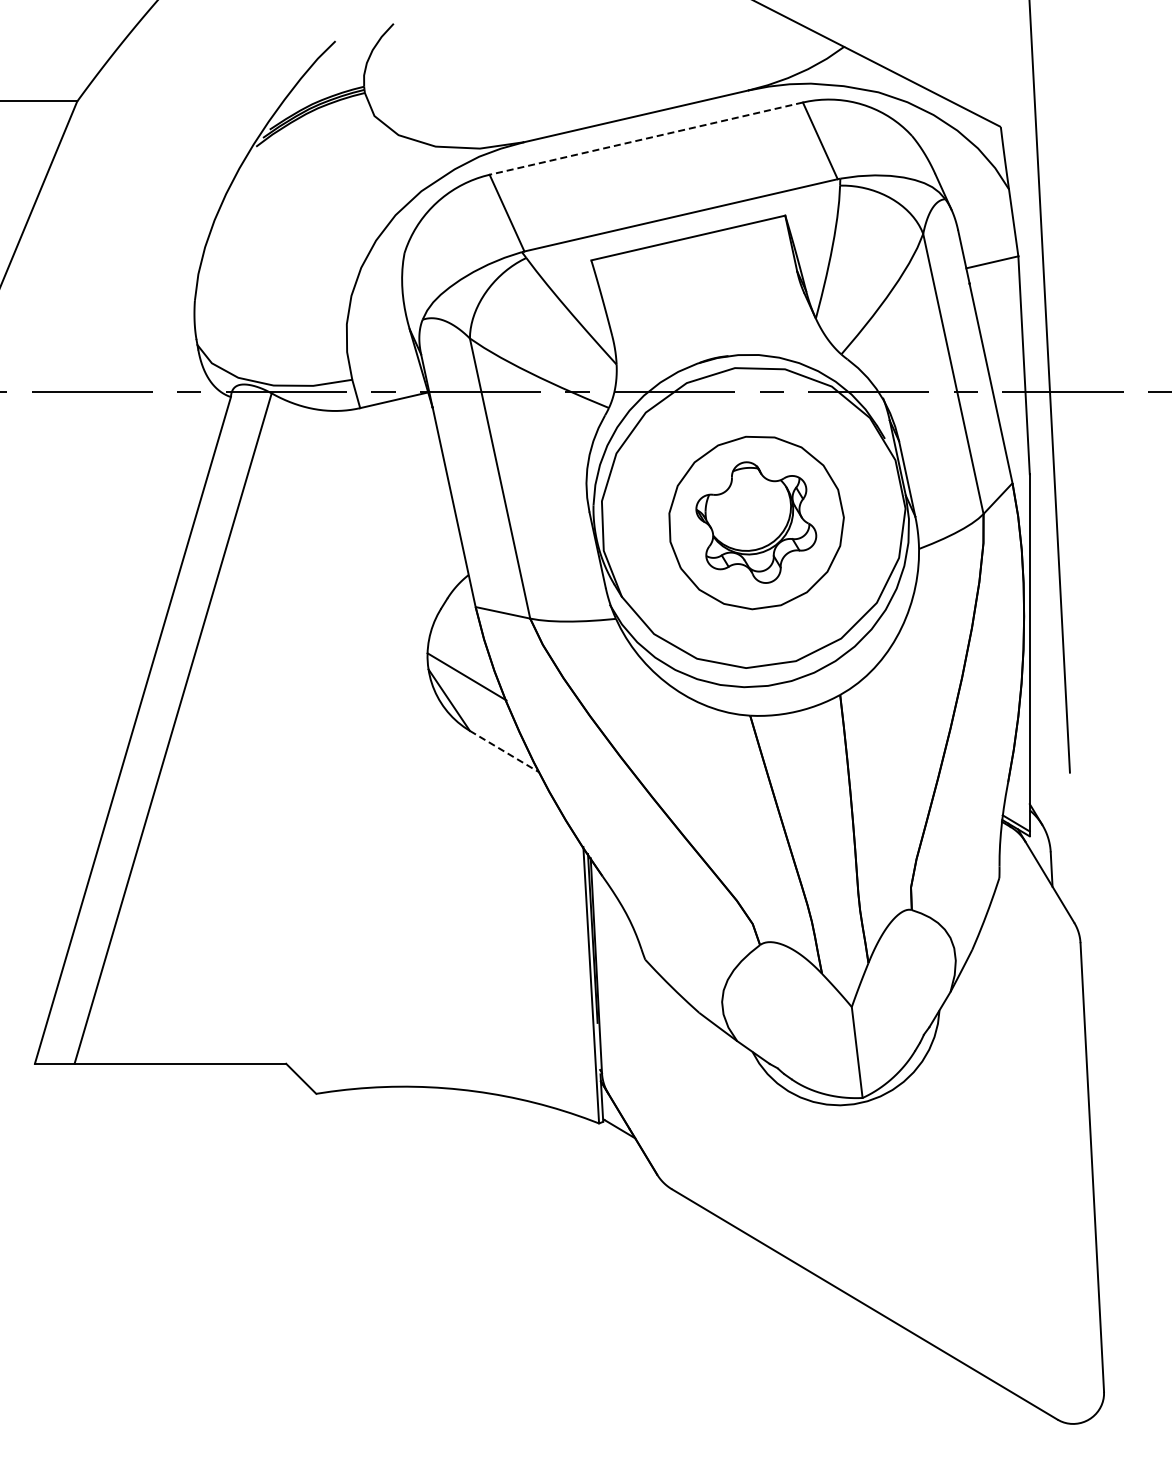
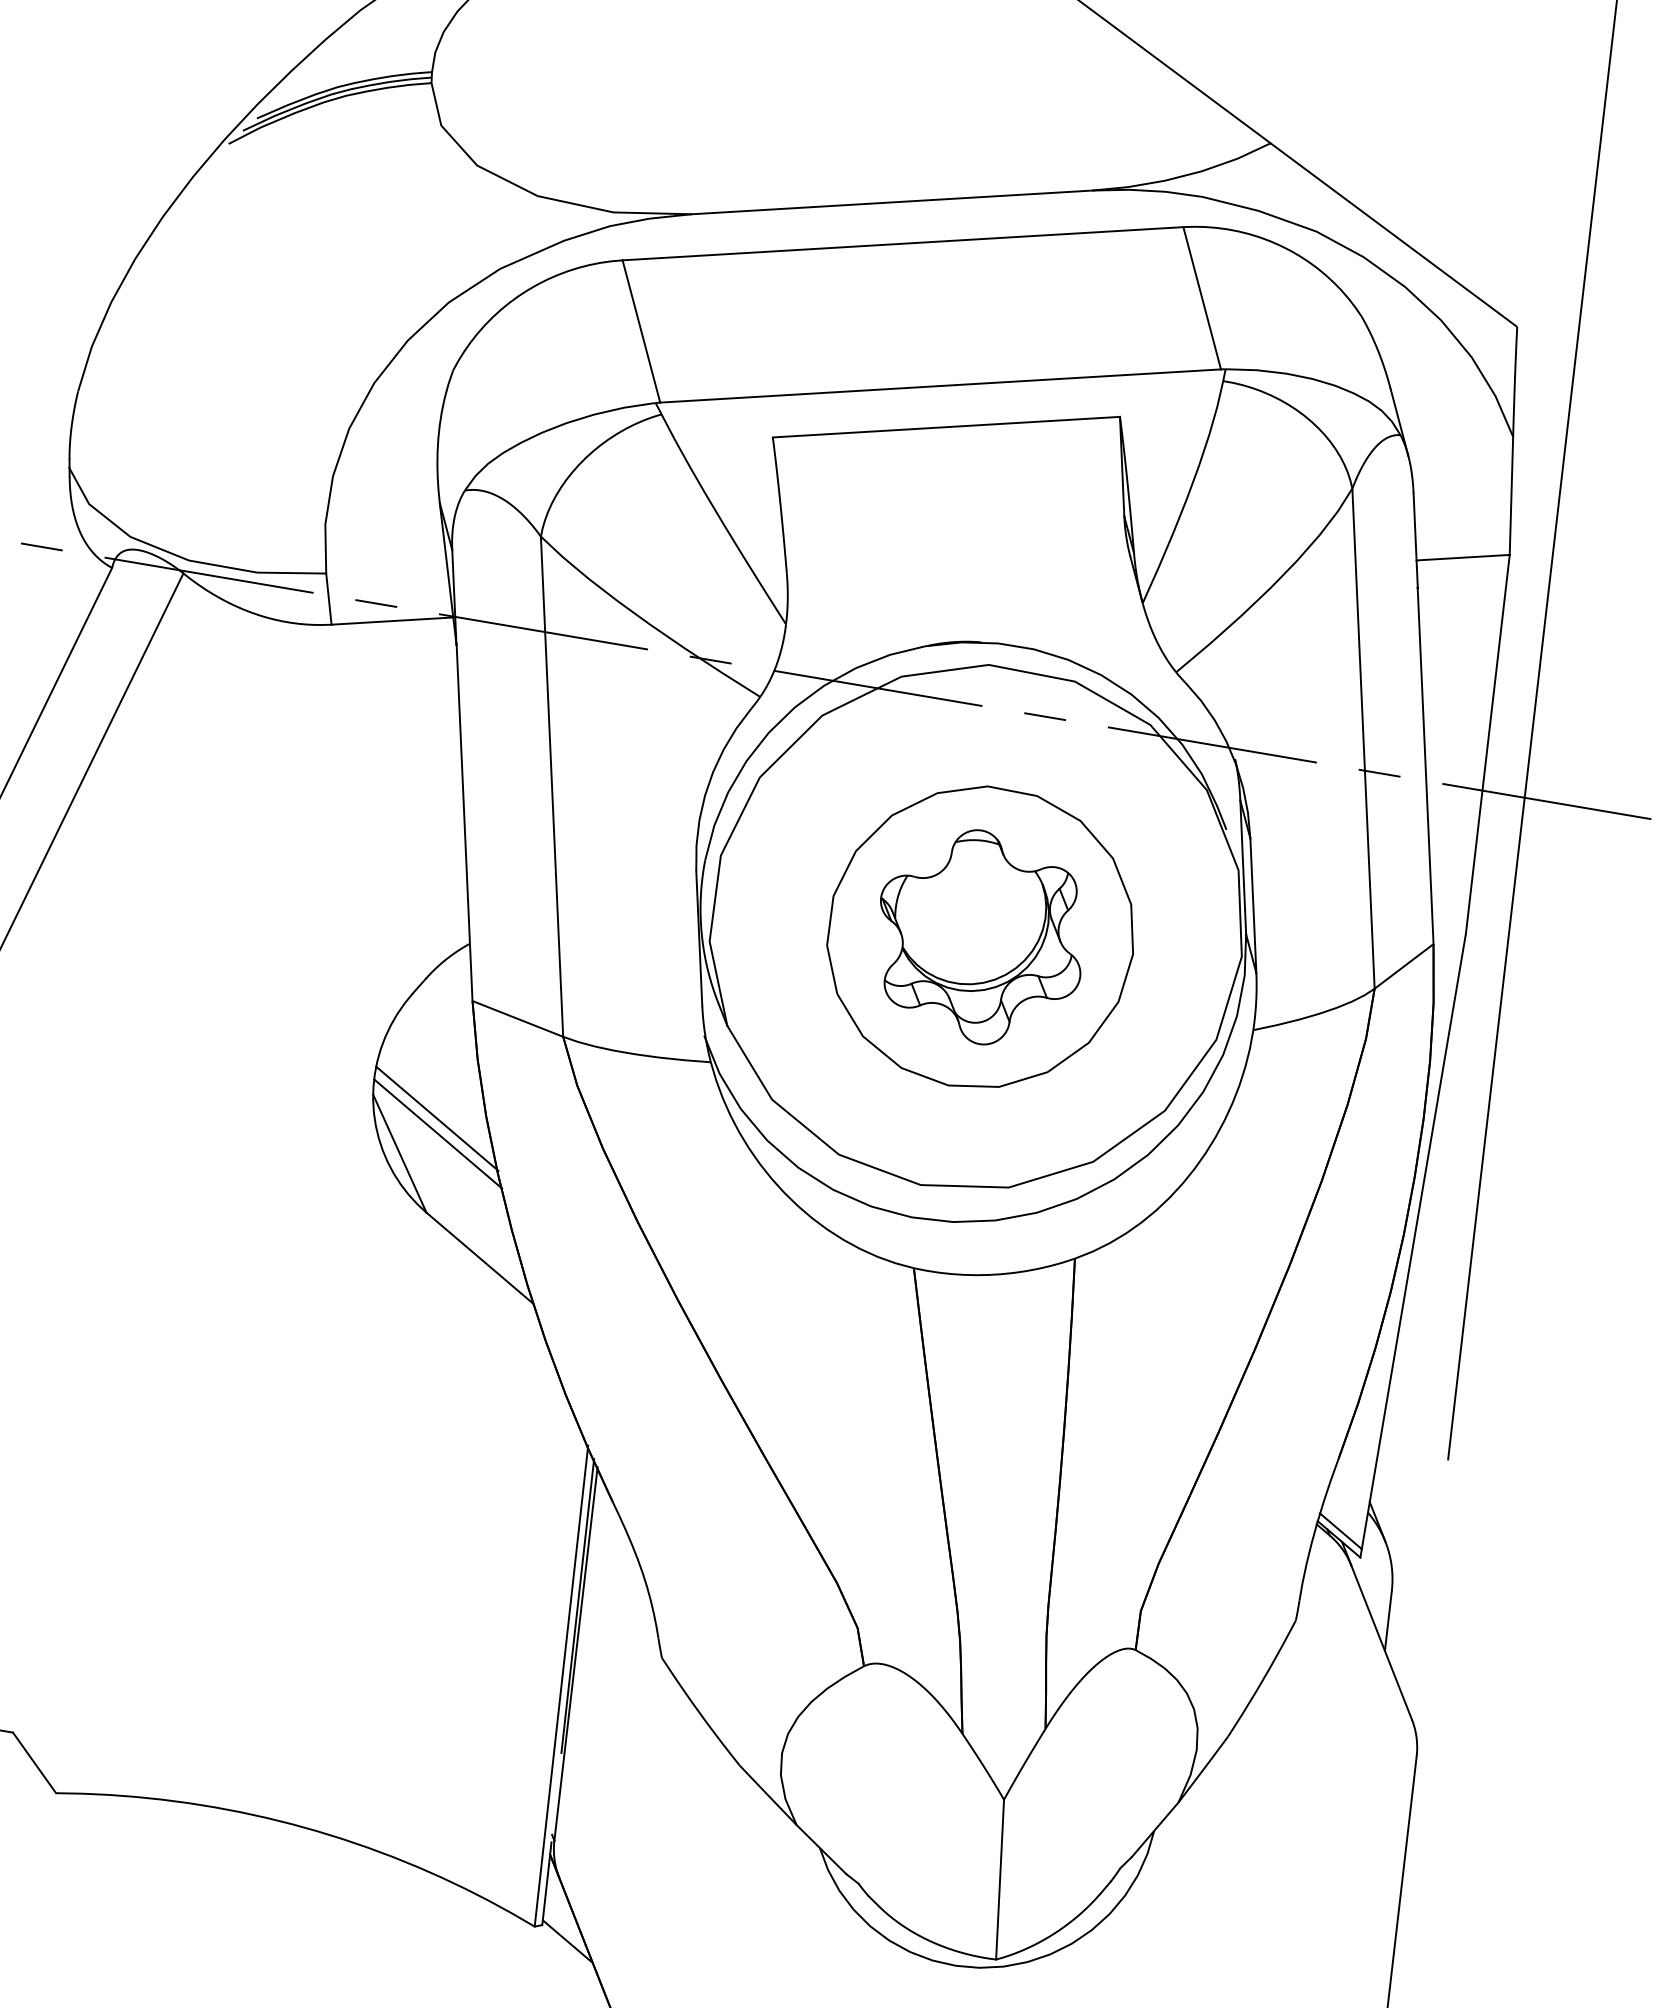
line: (646, 138) -> (903, 243), dashed -> solid
line: (468, 685) -> (437, 1134), added
line: (504, 751) -> (480, 1258), dashed -> solid

